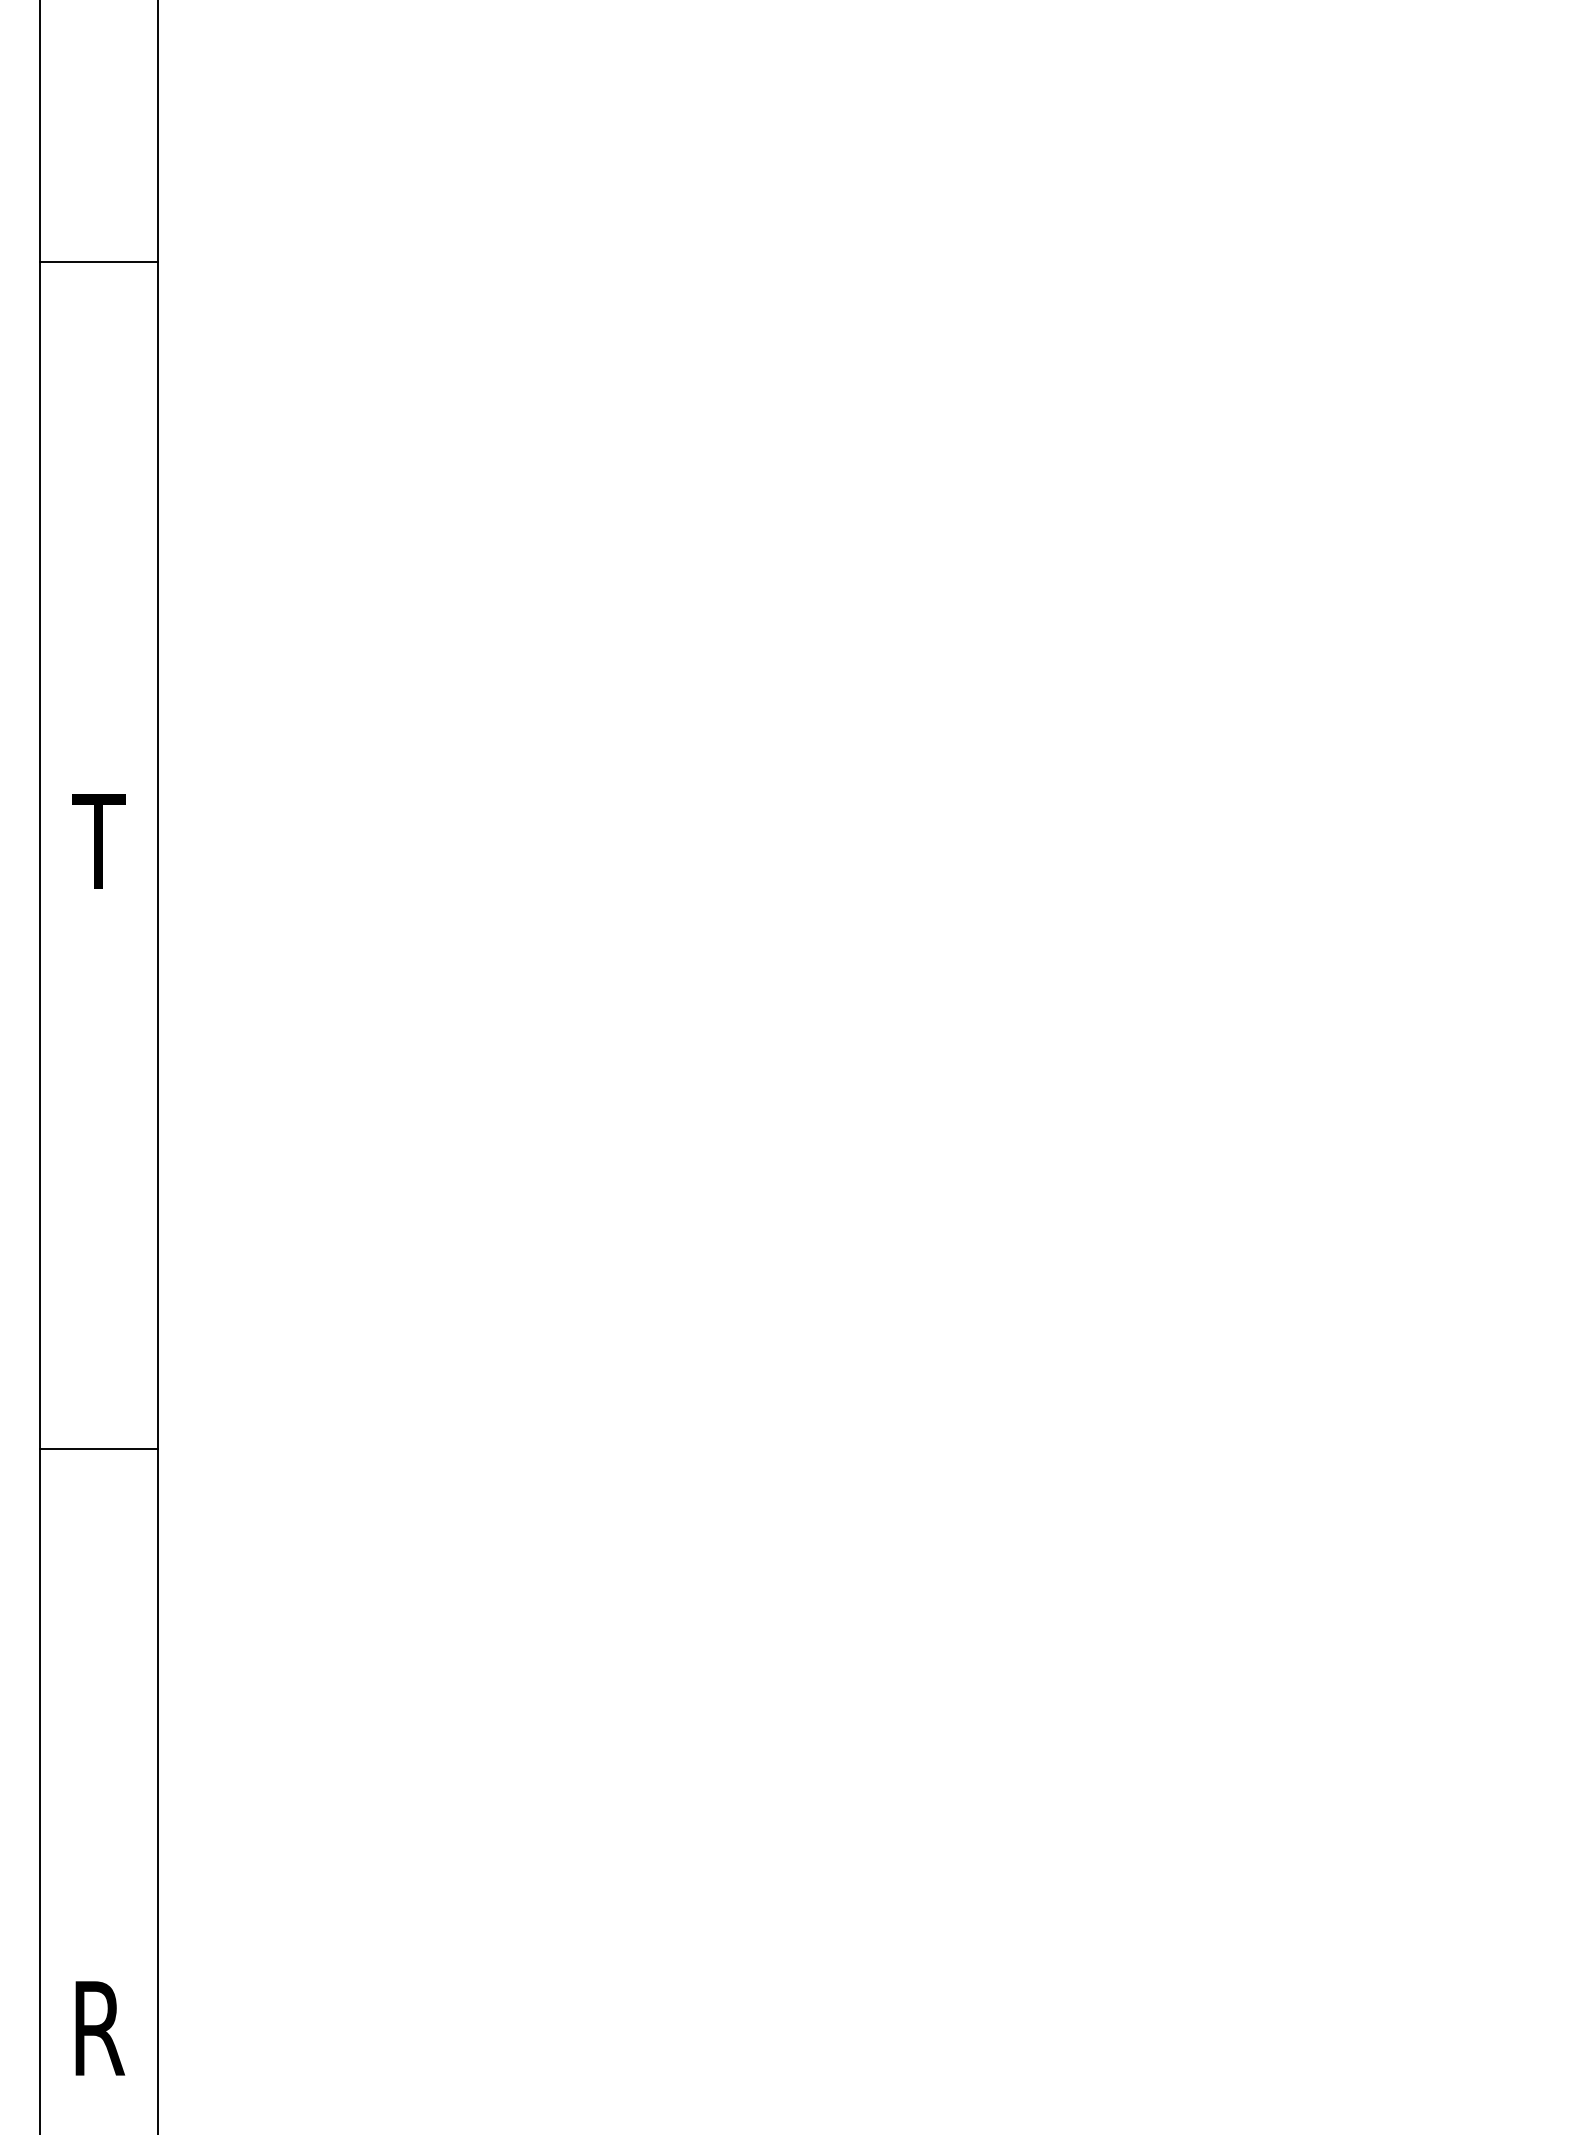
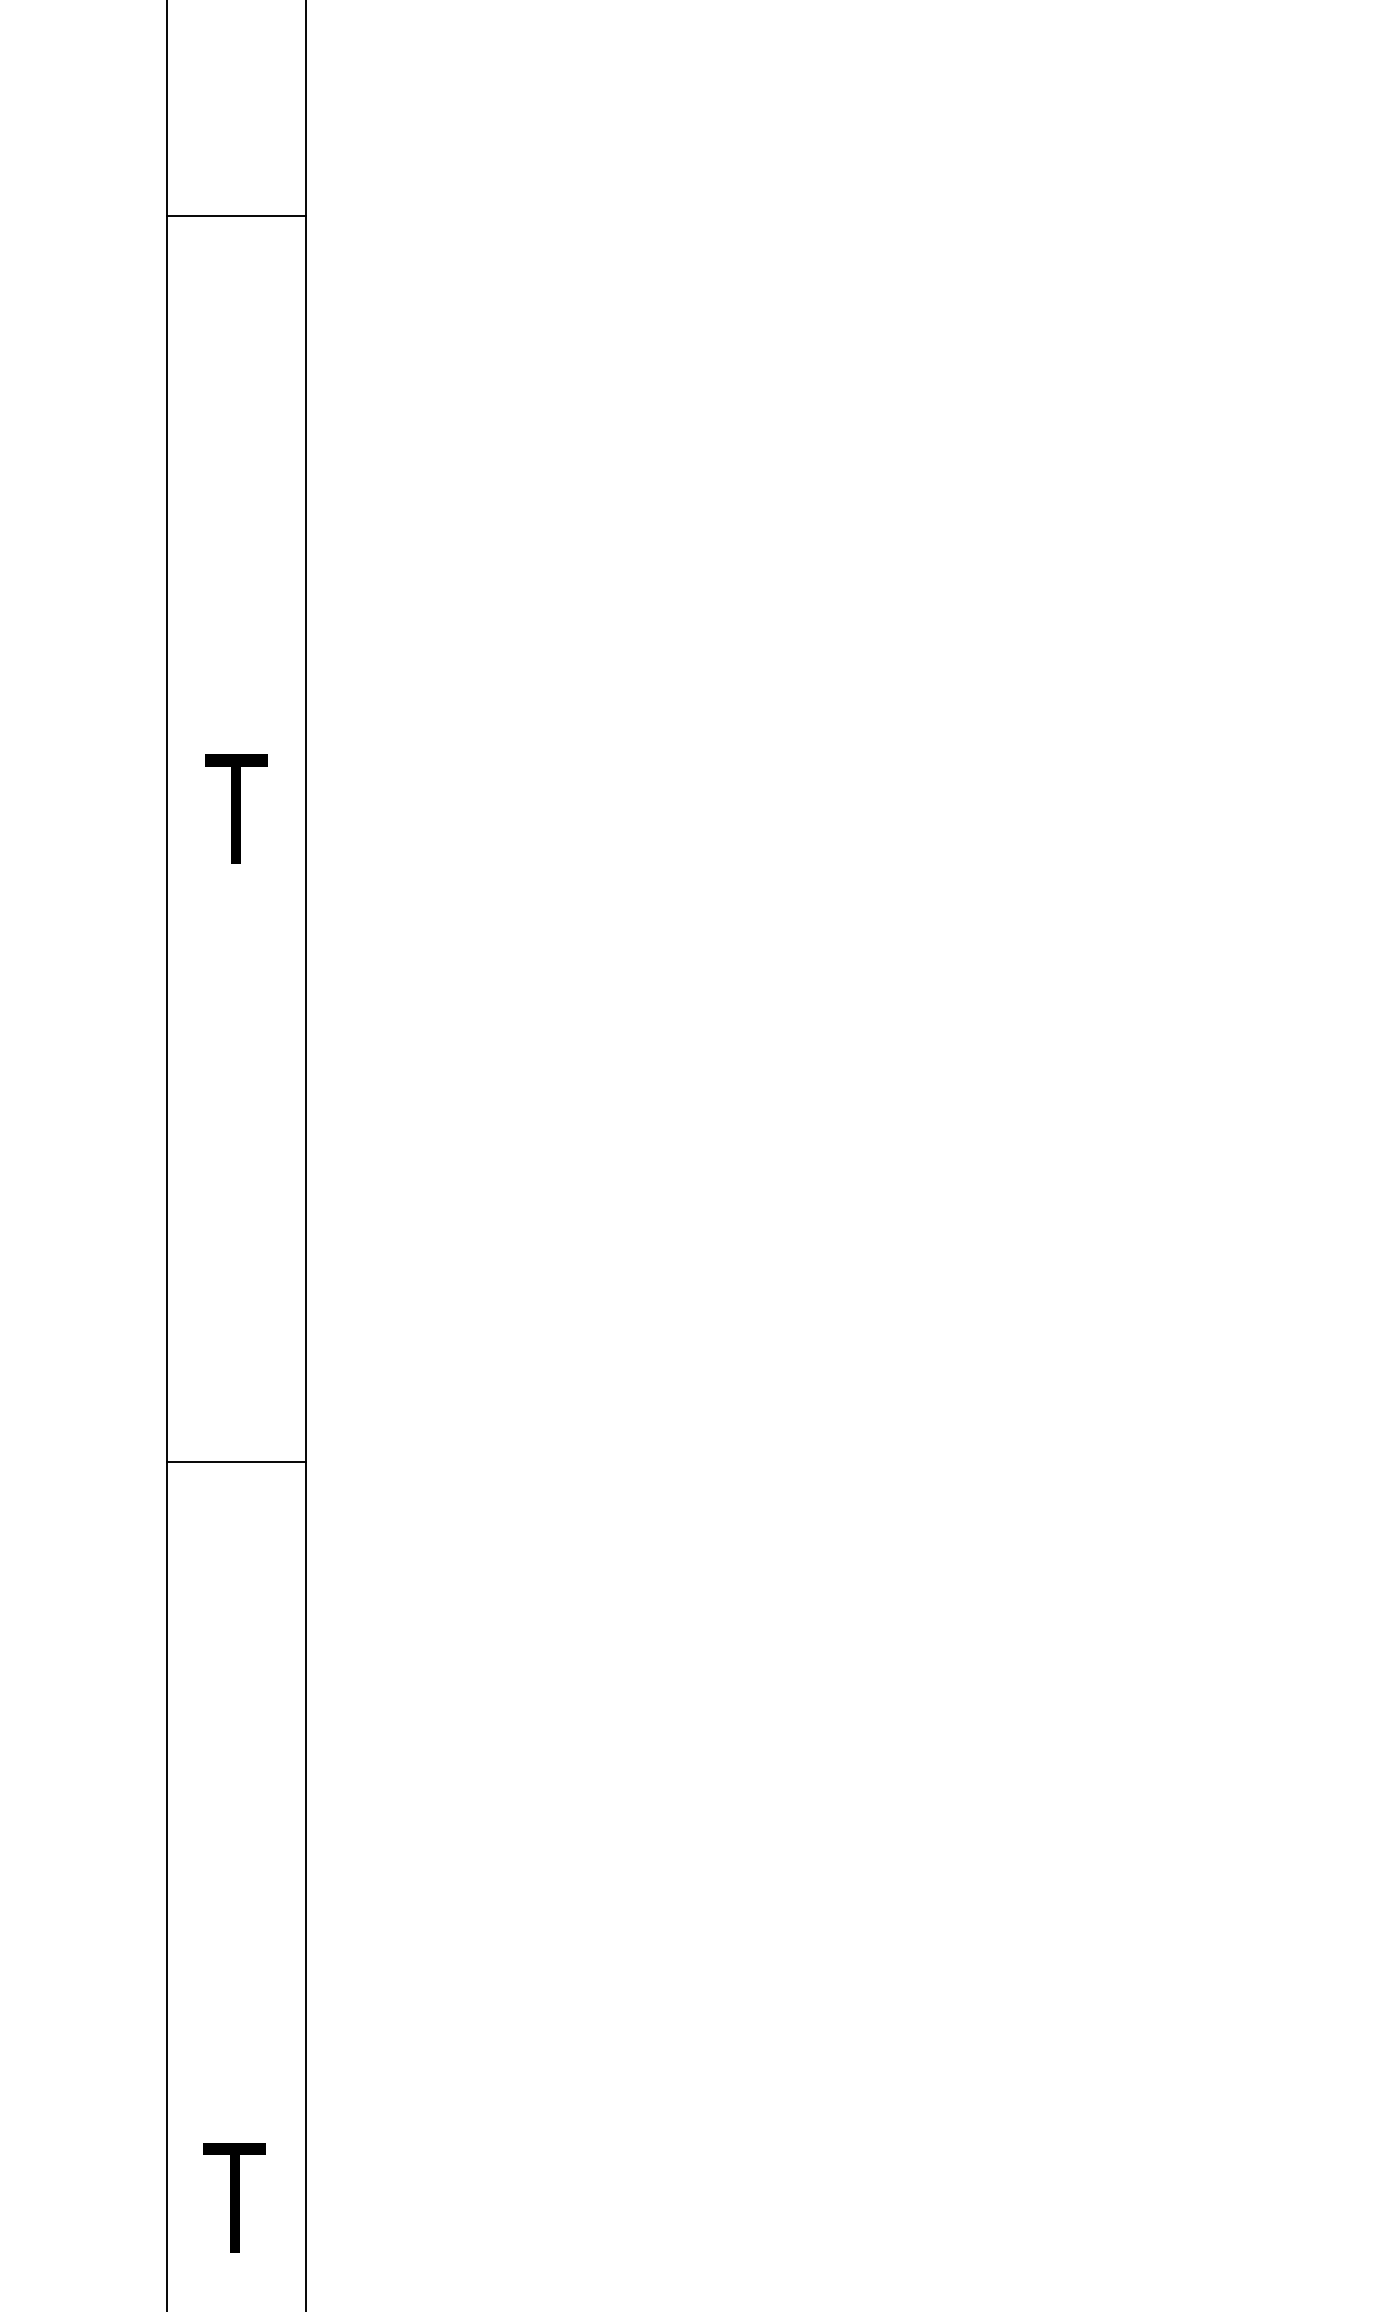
line: (98, 261) -> (235, 215), moved
line: (98, 1448) -> (235, 1462), moved
text: (98, 2028) -> (235, 2197), R -> T

